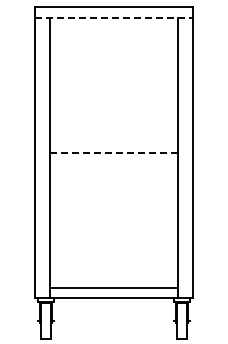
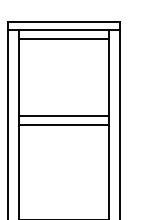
line: (113, 18) -> (63, 29), dashed -> solid
line: (113, 31) -> (63, 39), added
line: (113, 140) -> (63, 115), added
line: (113, 153) -> (63, 125), dashed -> solid

